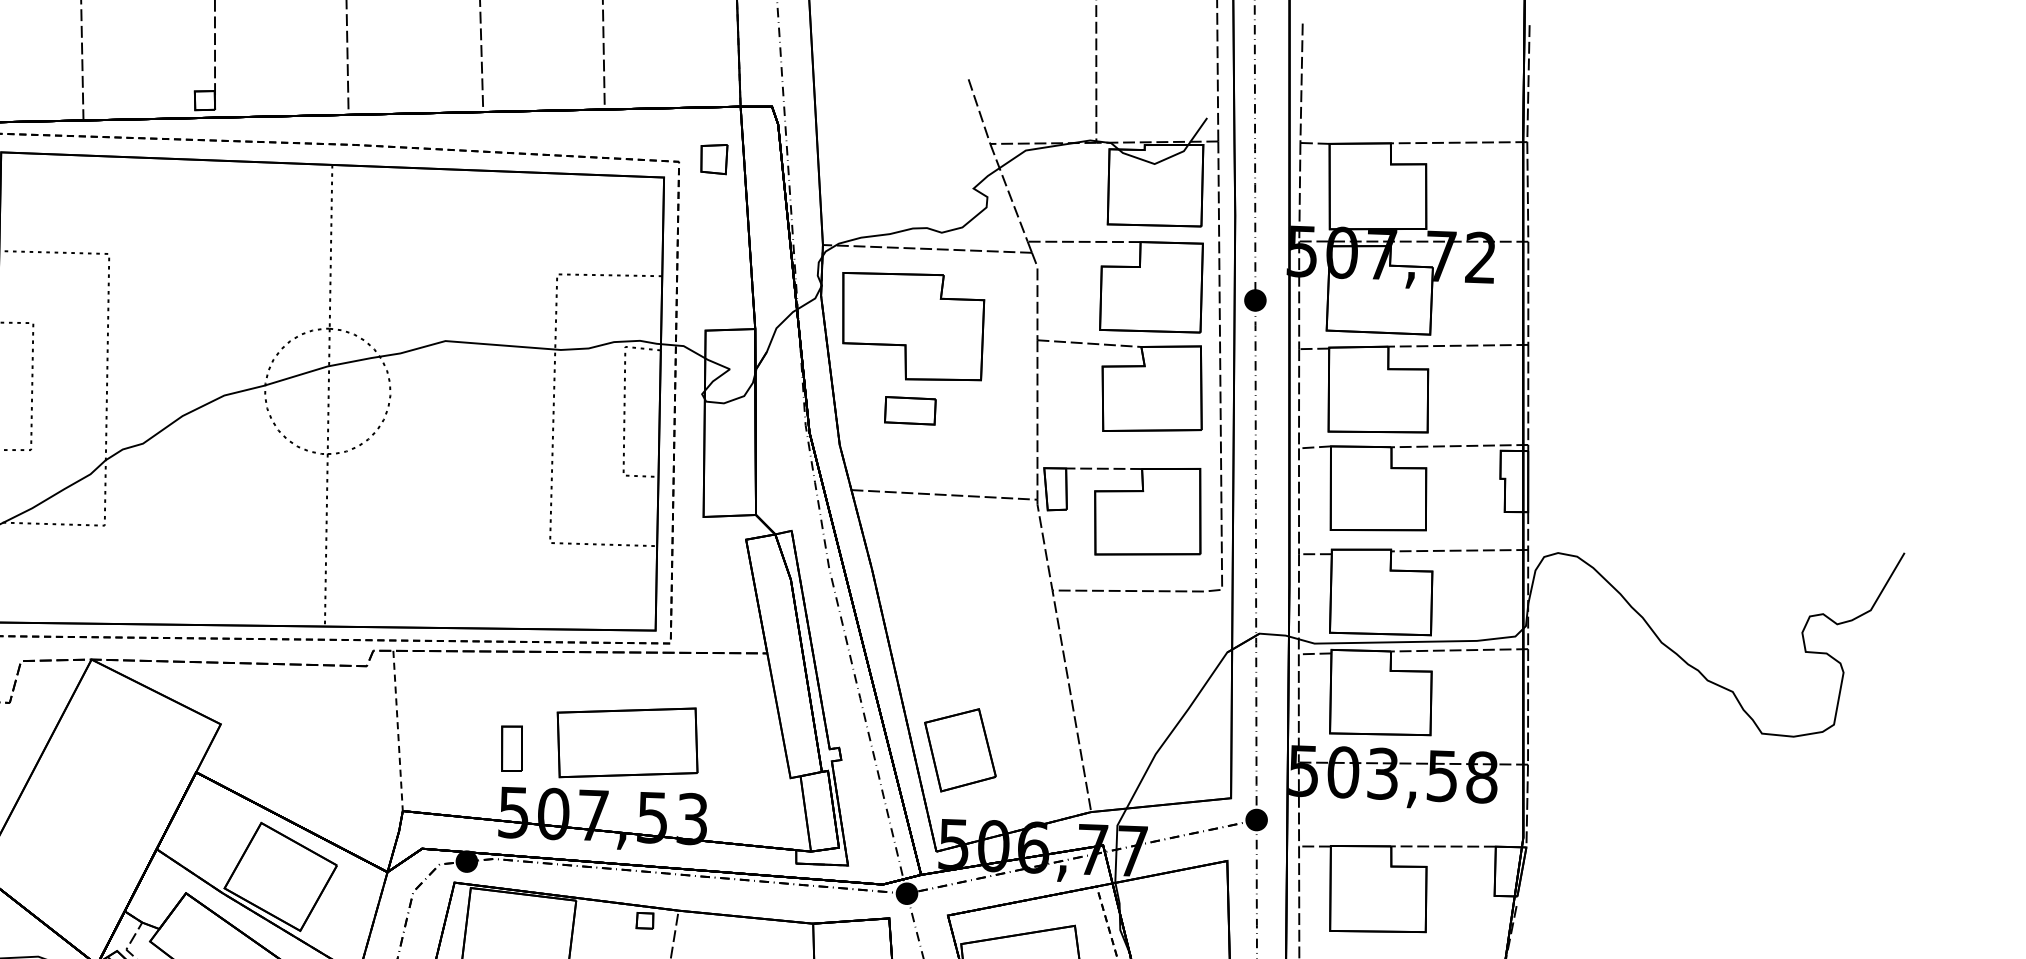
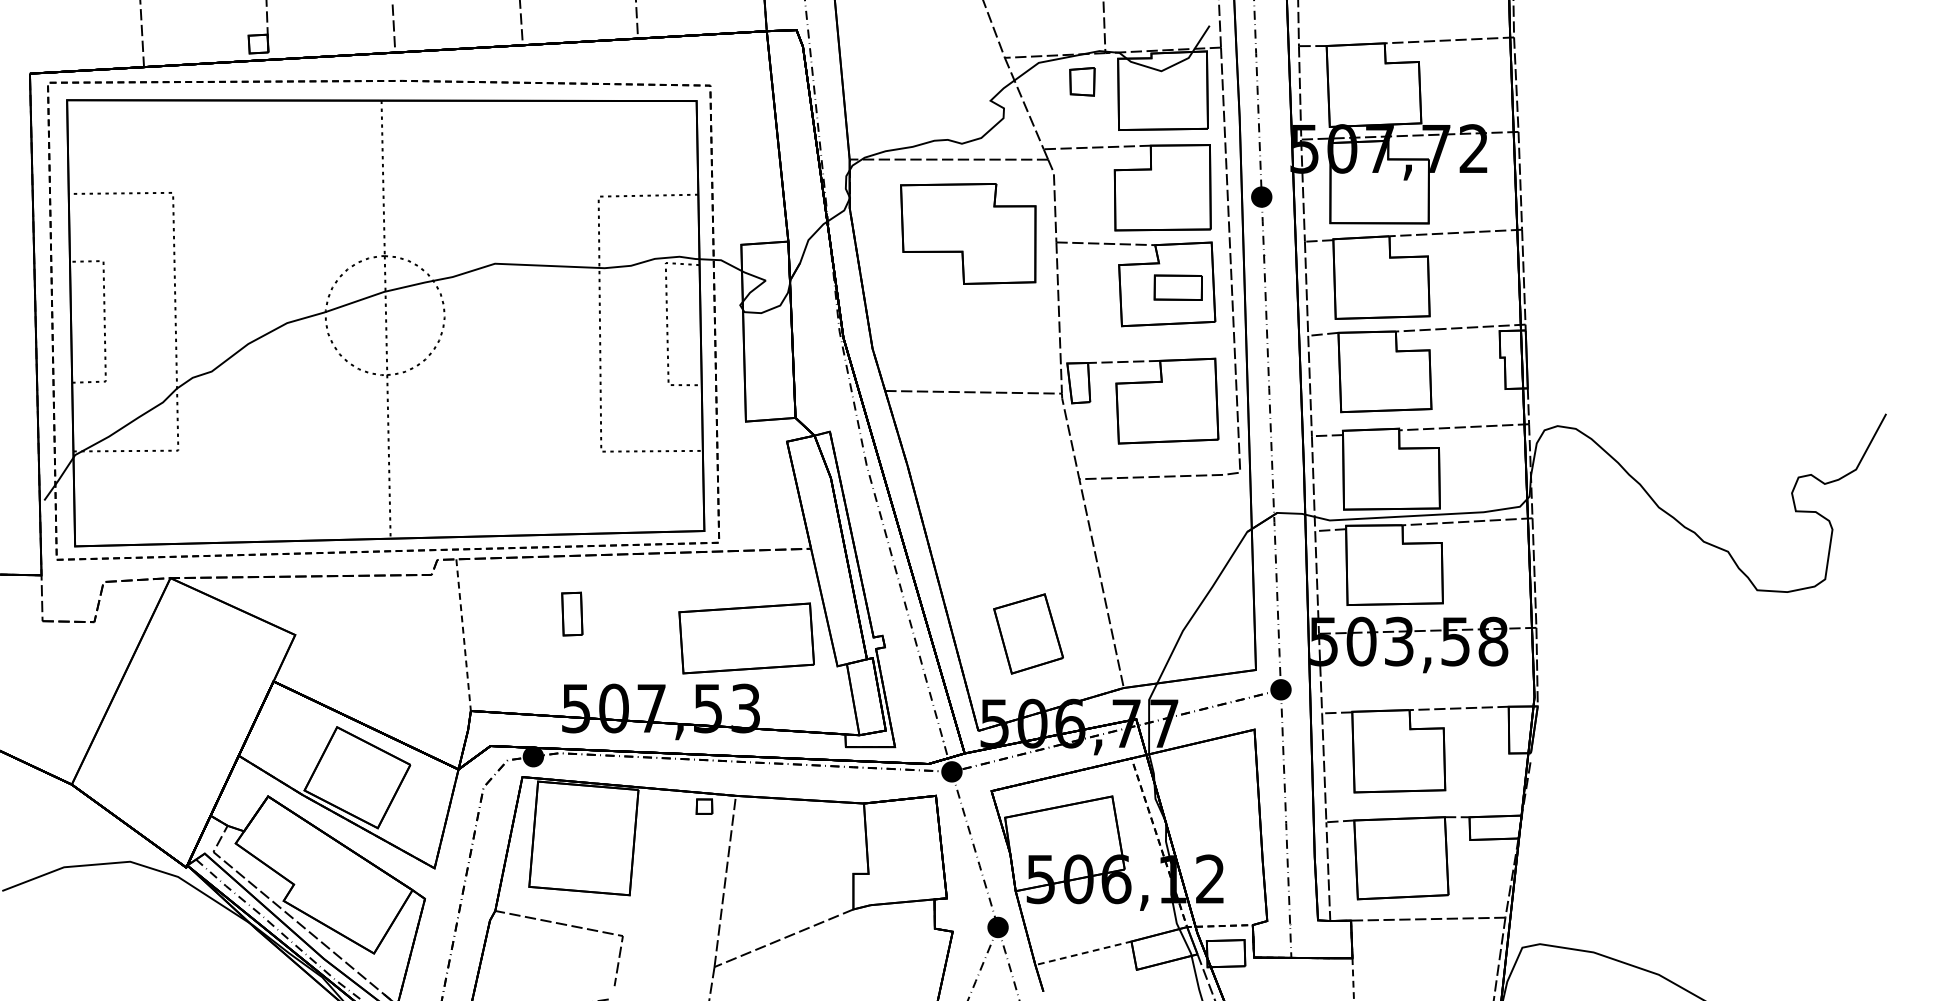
part: (714, 158) -> (1082, 81), moved
part: (912, 326) -> (968, 233), moved
part: (909, 410) -> (1177, 287), moved
part: (627, 742) -> (746, 638), moved
part: (512, 748) -> (572, 613), moved
part: (960, 749) -> (1028, 633), moved

